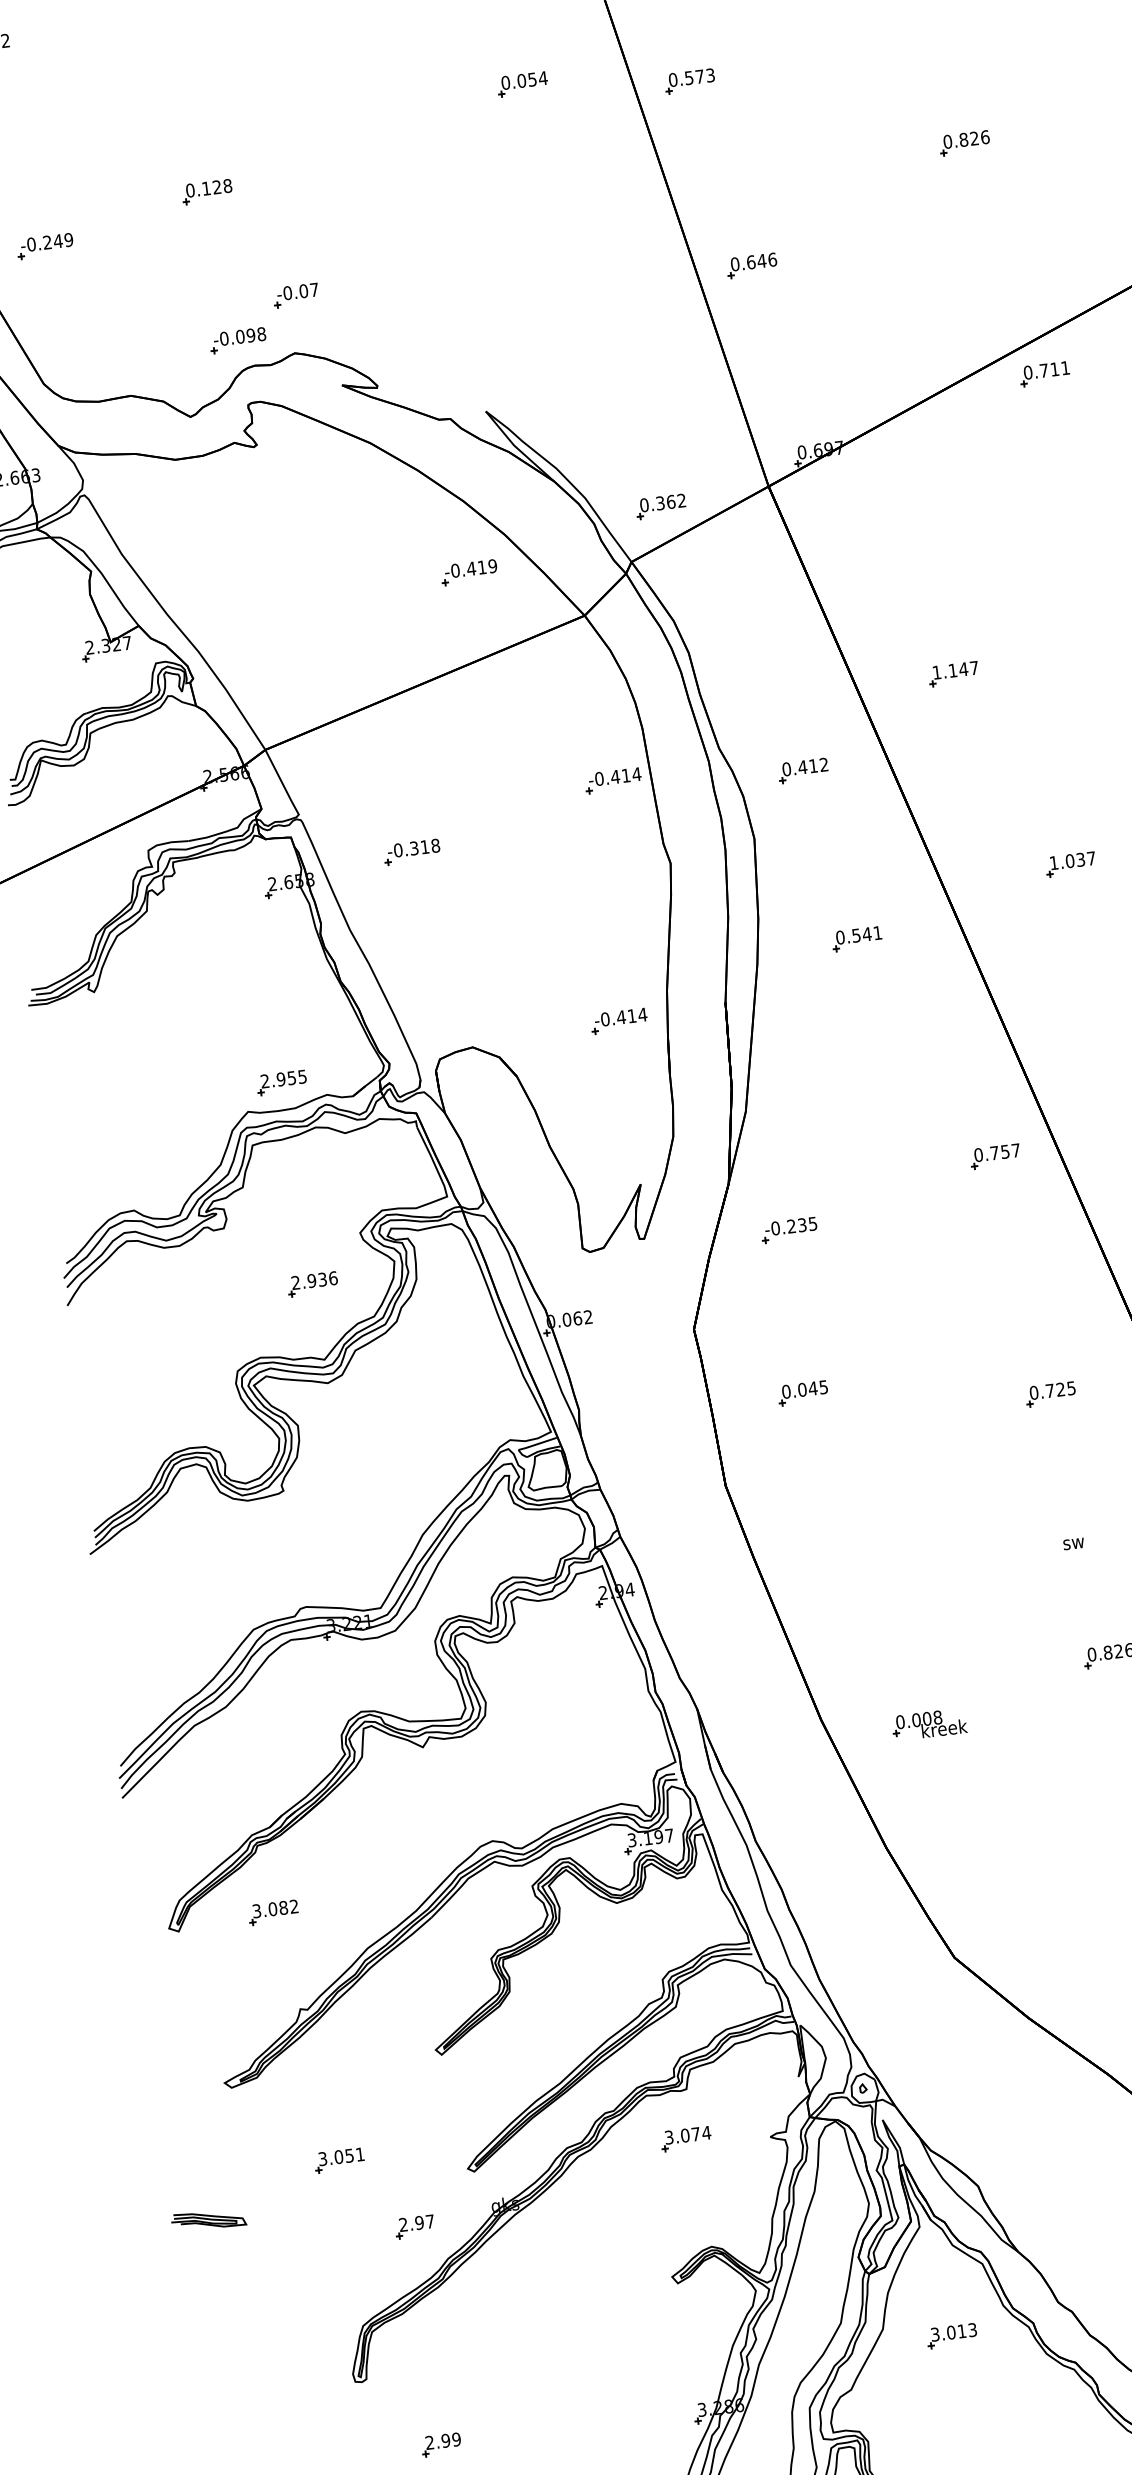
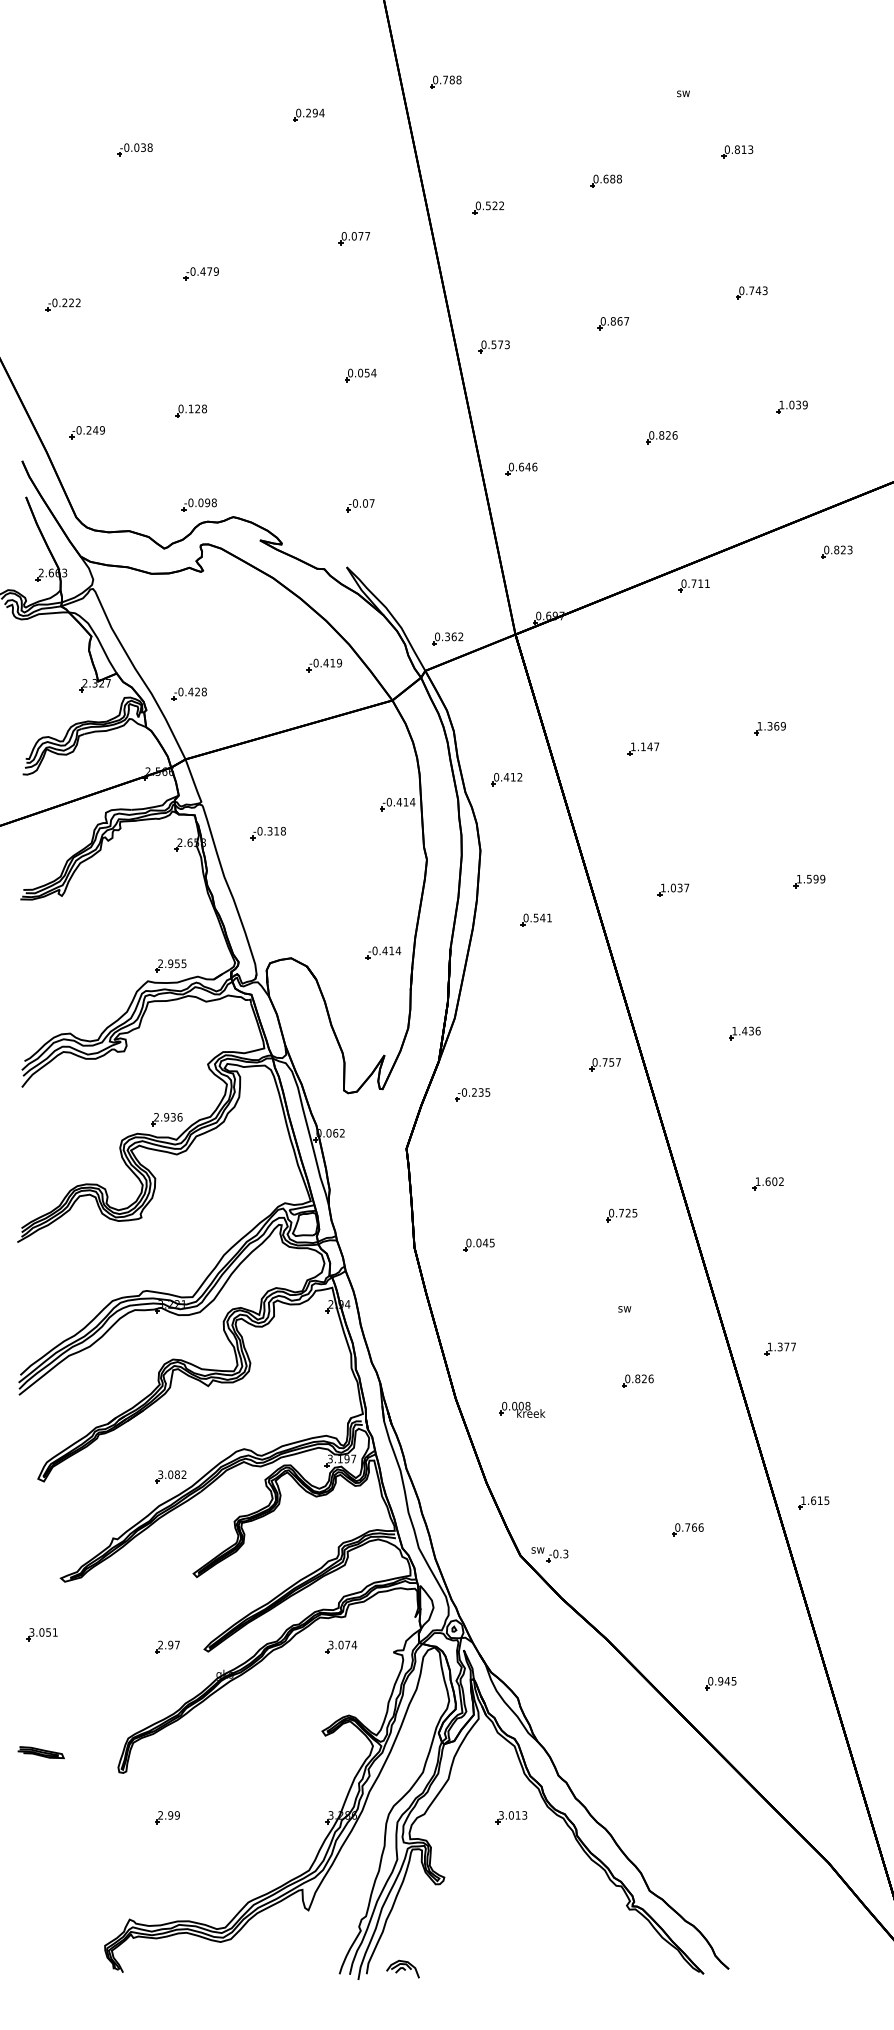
part: (688, 80) -> (493, 346), moved
part: (522, 84) -> (360, 375), moved
part: (751, 264) -> (521, 468), moved
part: (296, 295) -> (360, 505), moved
part: (257, 643) -> (188, 693), added
part: (953, 673) -> (643, 748), moved
part: (803, 770) -> (506, 779), moved
part: (312, 1284) -> (166, 1119), moved
part: (802, 1392) -> (478, 1244), moved
part: (272, 1912) -> (170, 1476), moved
part: (1000, 1950) -> (549, 1554), added
part: (338, 2160) -> (41, 1634), moved
part: (207, 2219) -> (40, 1752), moved
part: (414, 2225) -> (167, 1646), moved
part: (951, 2335) -> (511, 1817), moved

